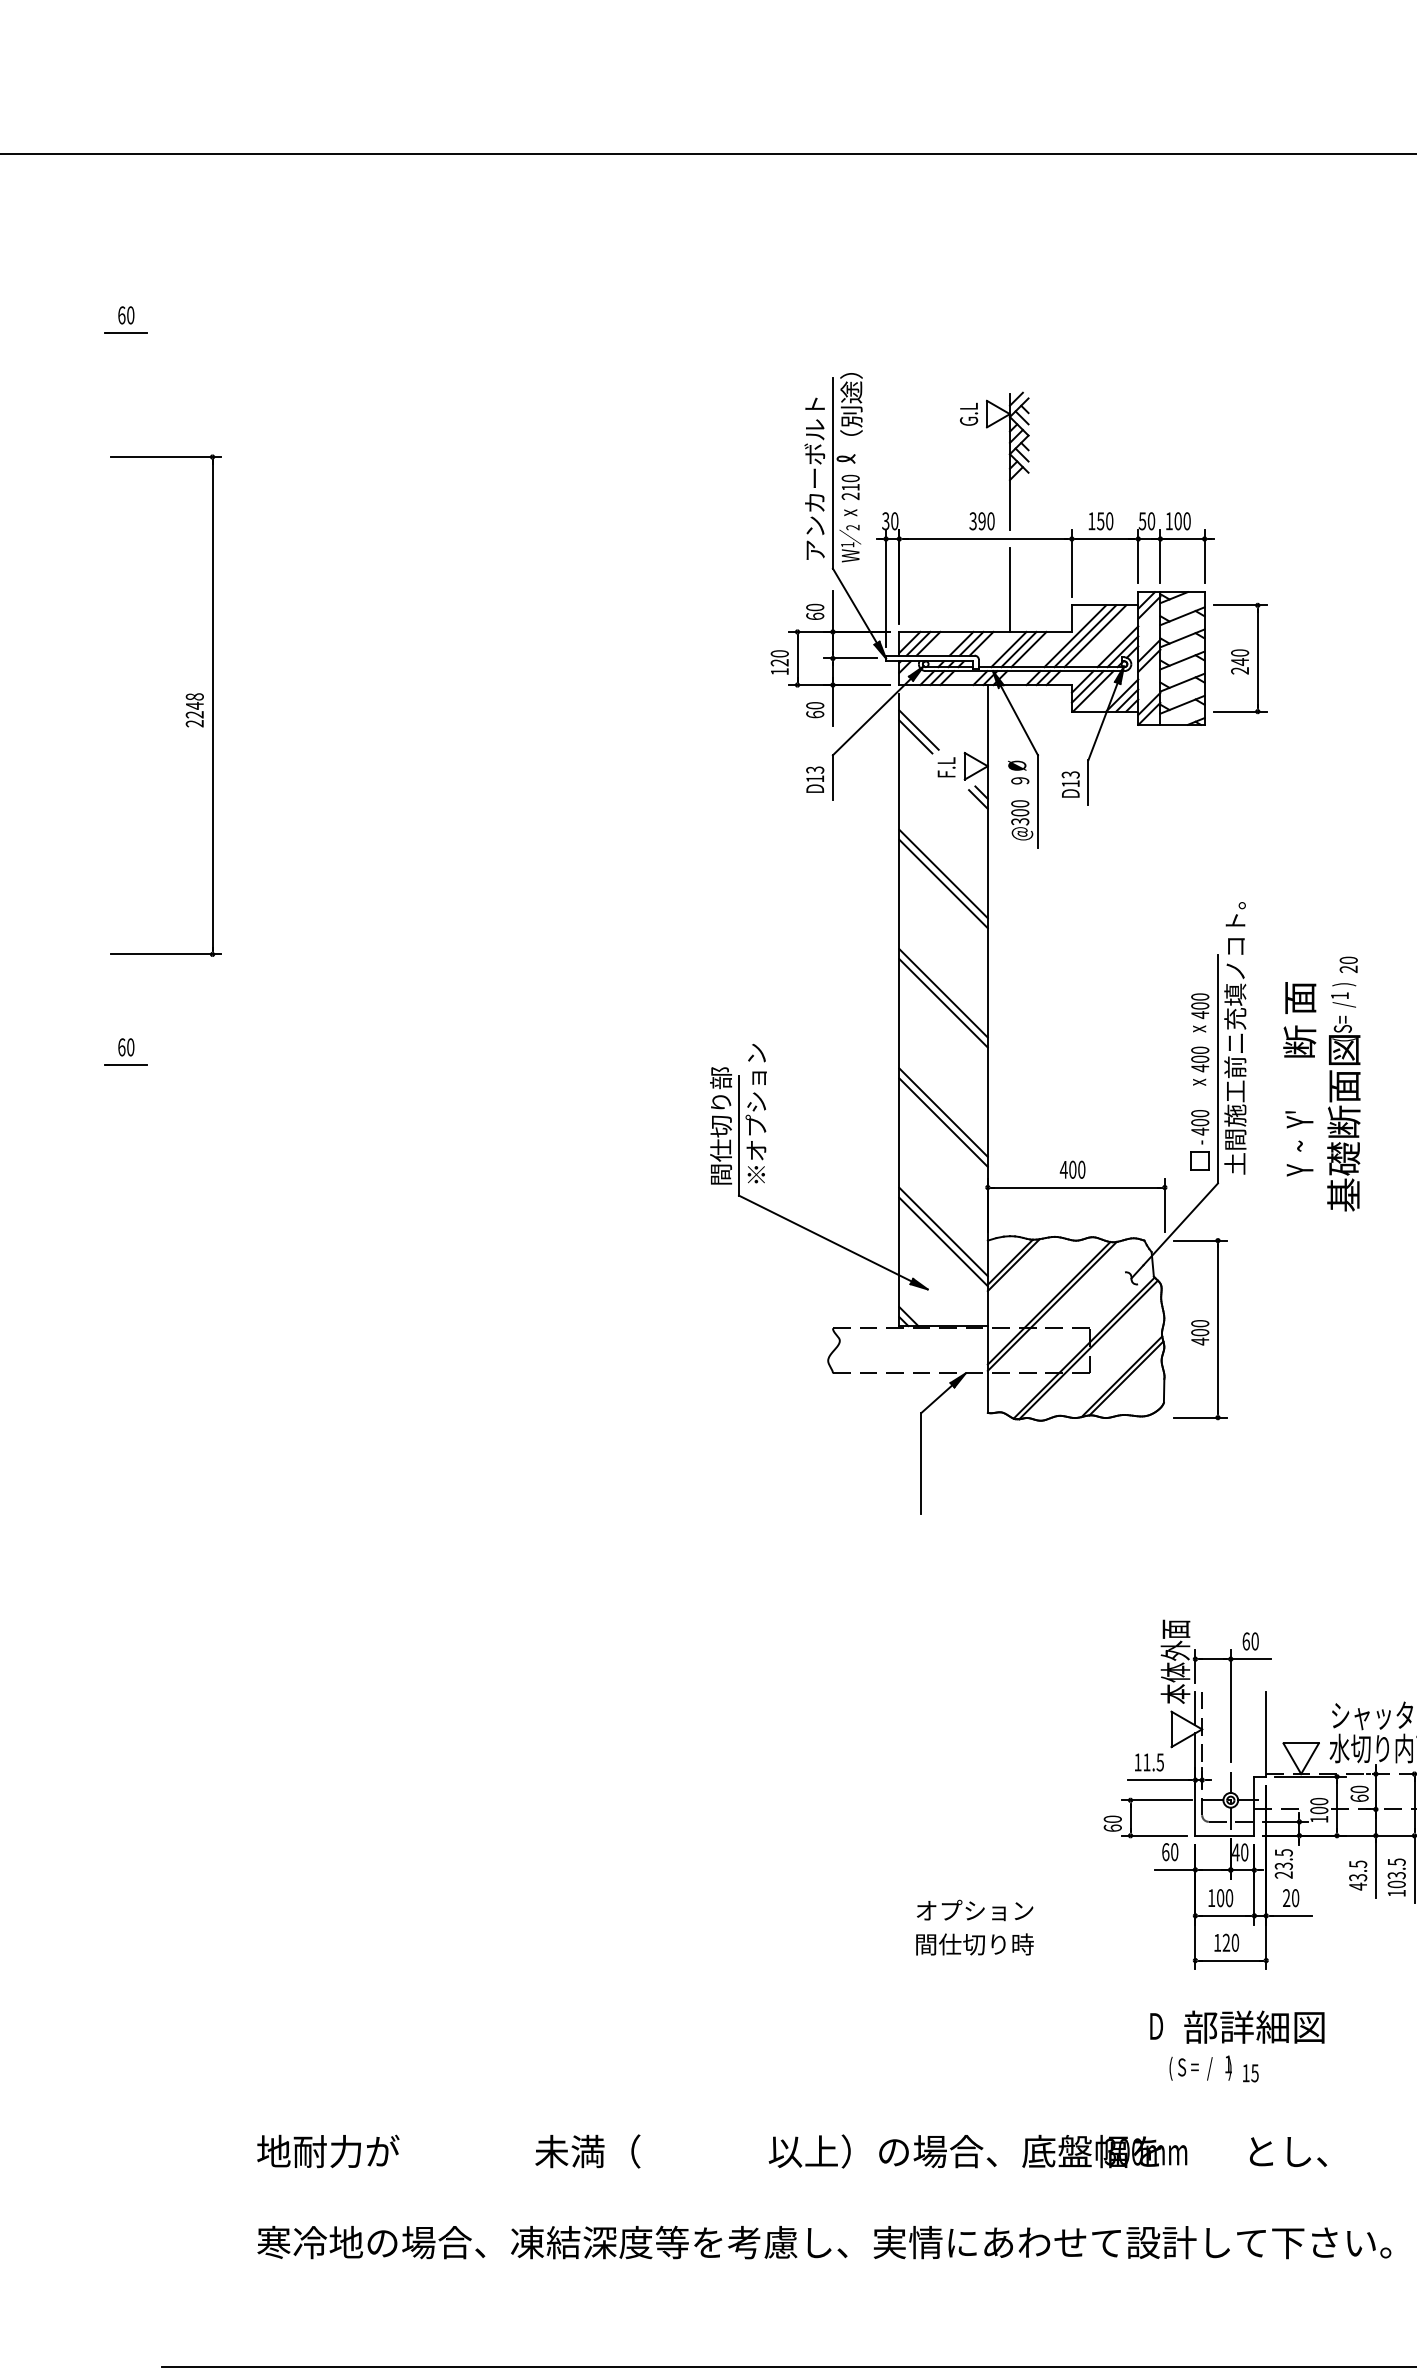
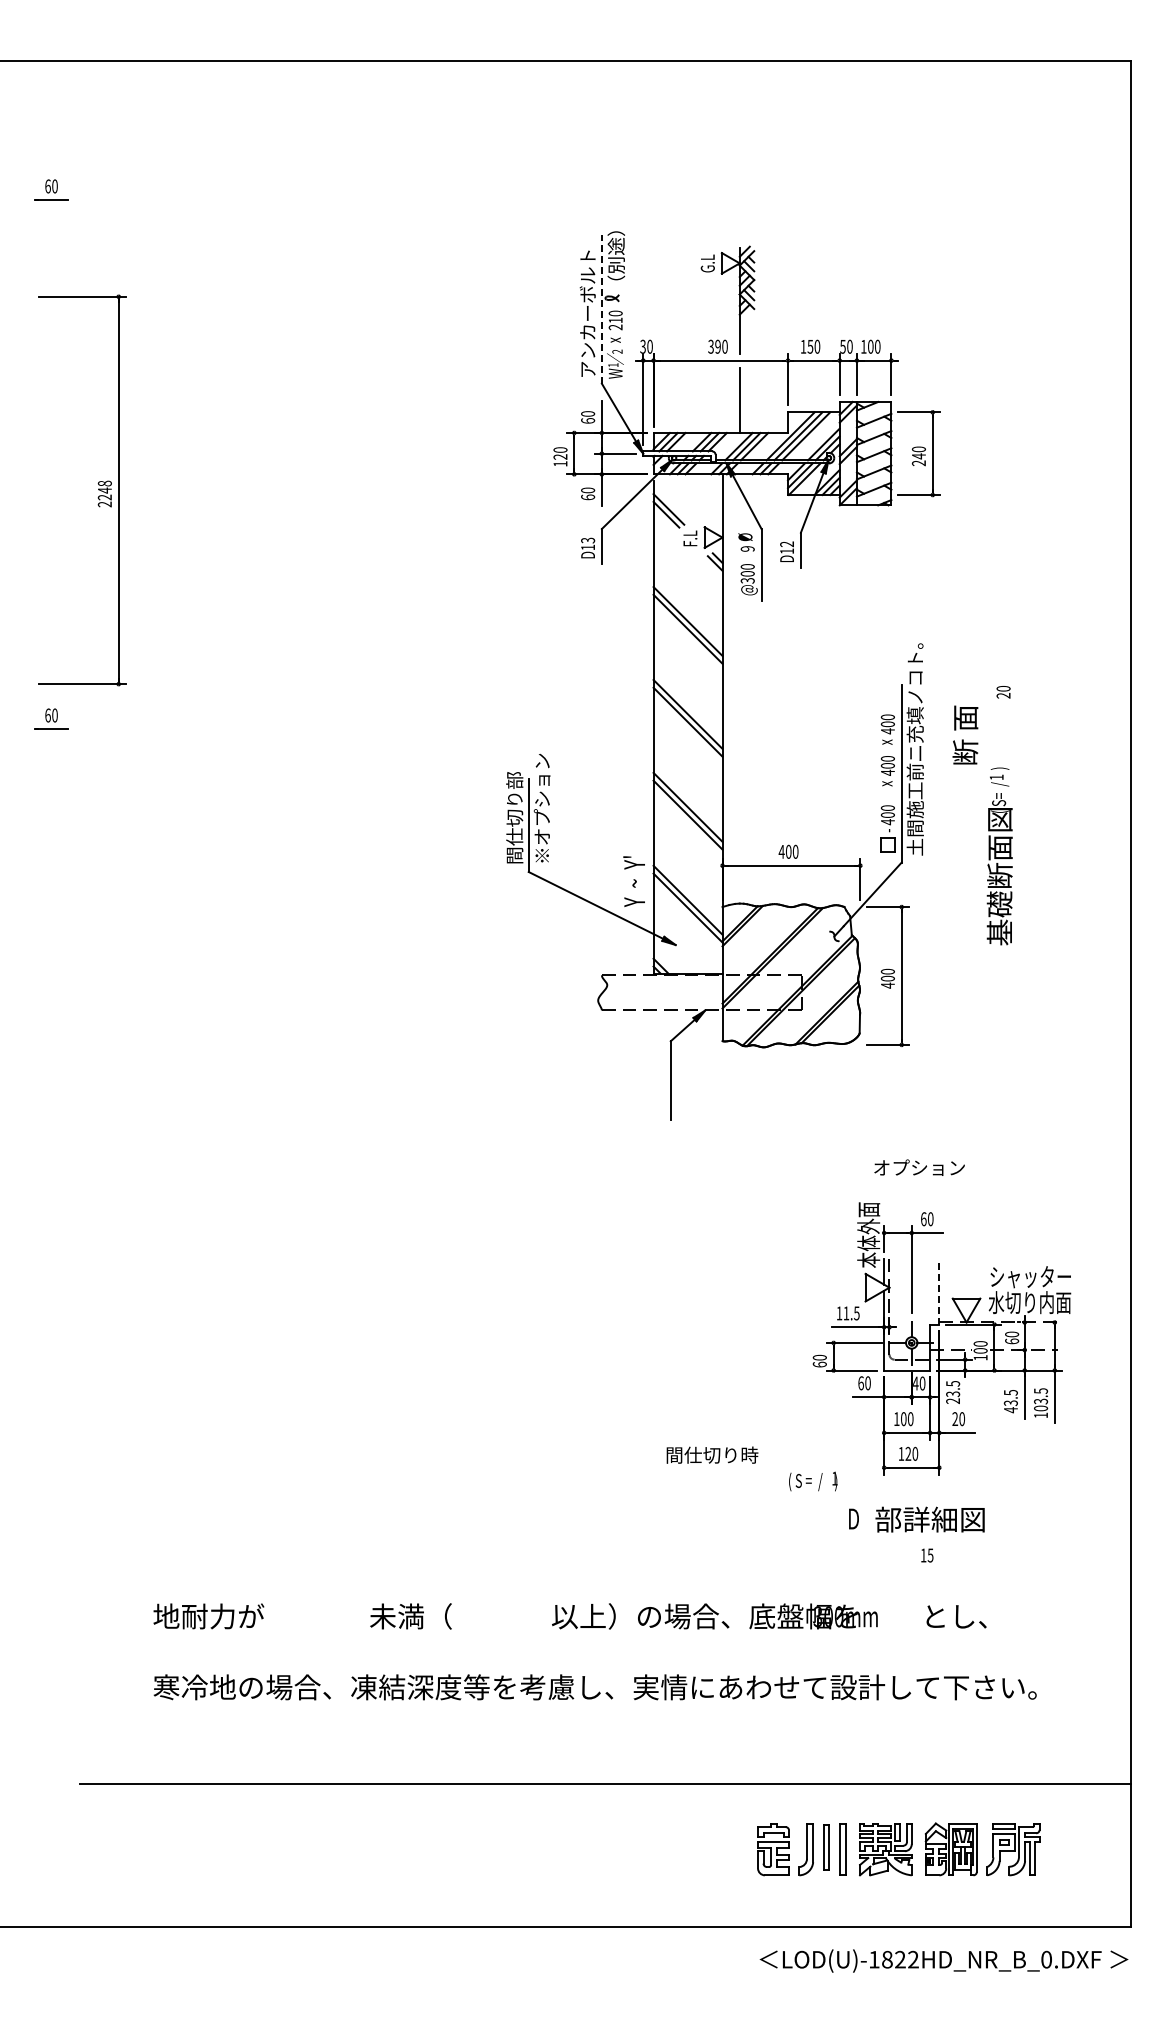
line: (832, 473) -> (601, 309), solid -> dashed
text: (1071, 775) -> (787, 544), D13 -> D12
part: (126, 1051) -> (51, 718), moved
text: (1343, 1097) -> (999, 856), moved
text: (1298, 1143) -> (633, 881), moved
line: (1266, 1734) -> (939, 1291), solid -> dashed
text: (974, 1910) -> (919, 1167), moved
text: (1200, 2068) -> (813, 1481), moved

